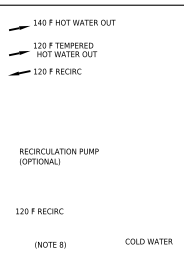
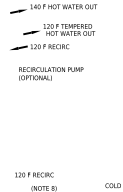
part: (53, 49) -> (59, 29), moved
text: (59, 156) -> (51, 73), moved
text: (39, 211) -> (34, 175), moved

